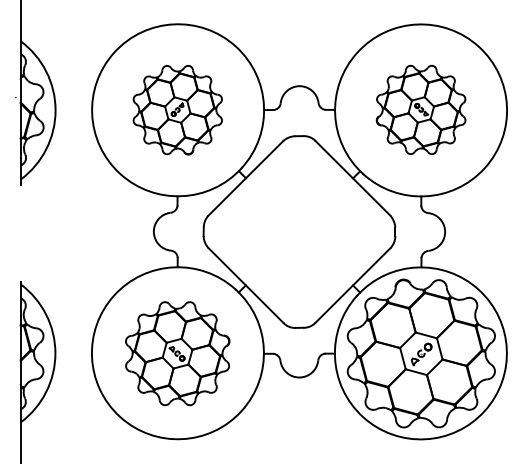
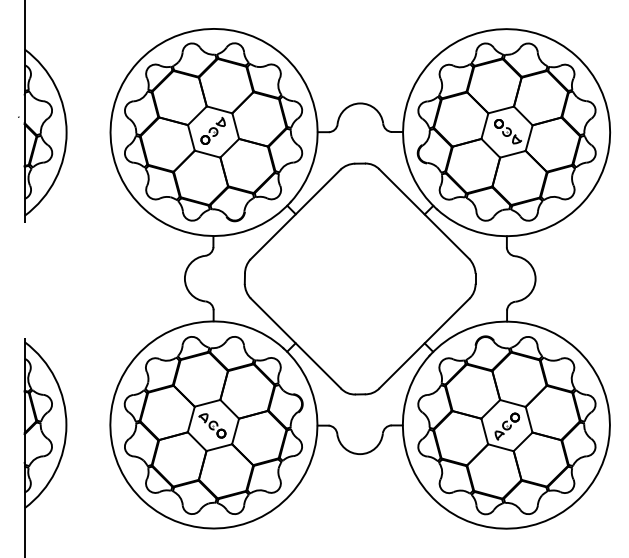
part: (420, 109) -> (506, 131), size x1.67
part: (177, 110) -> (213, 132), size x1.67
part: (177, 353) -> (213, 425), size x1.43

